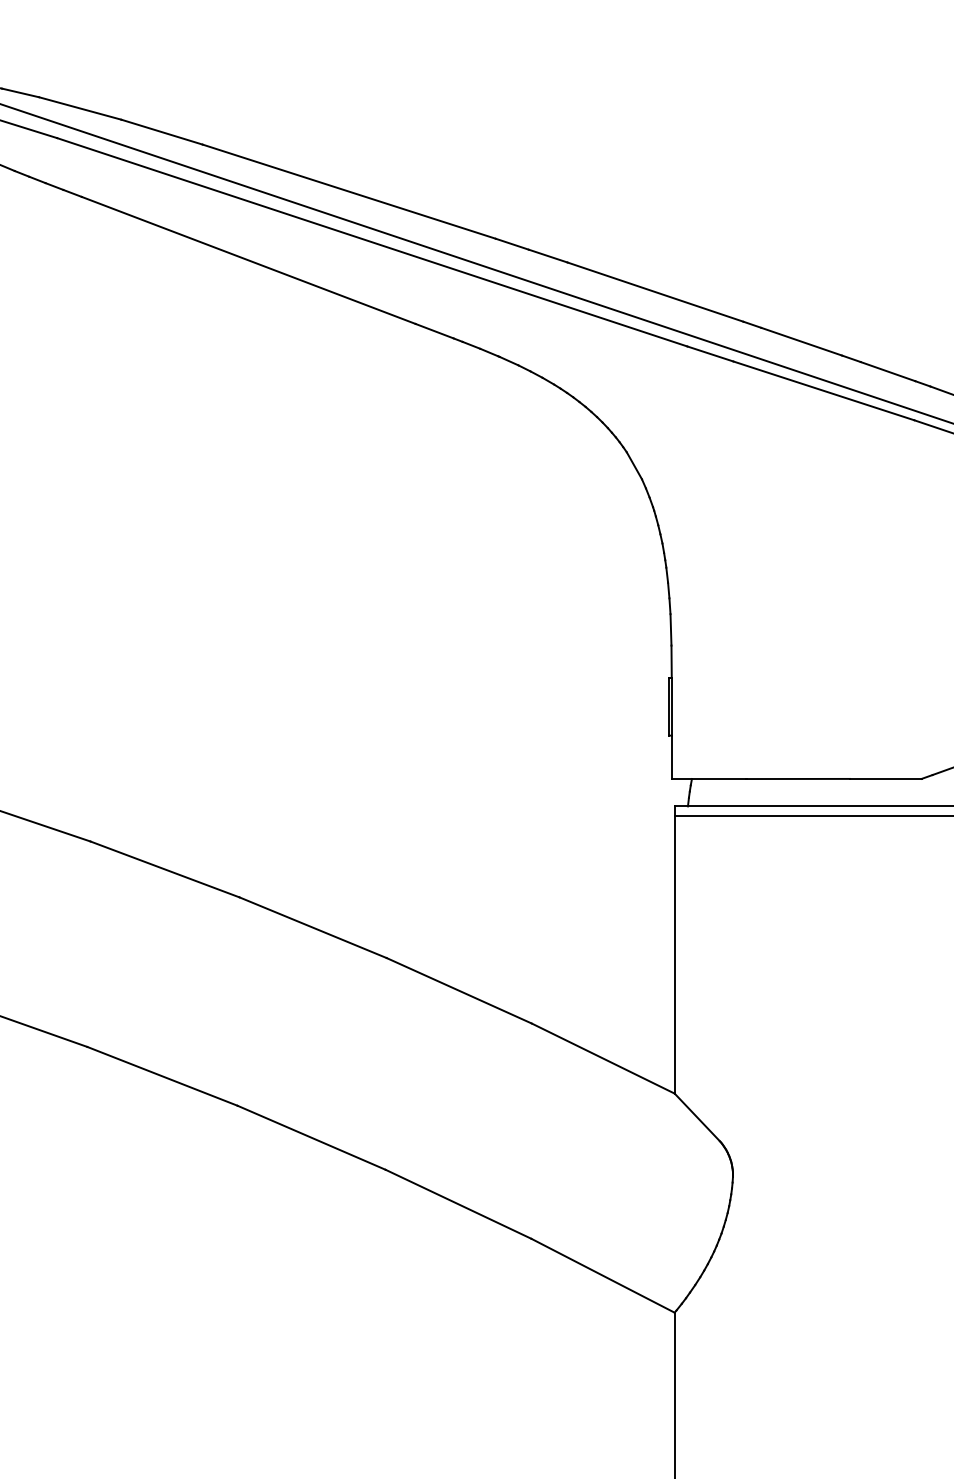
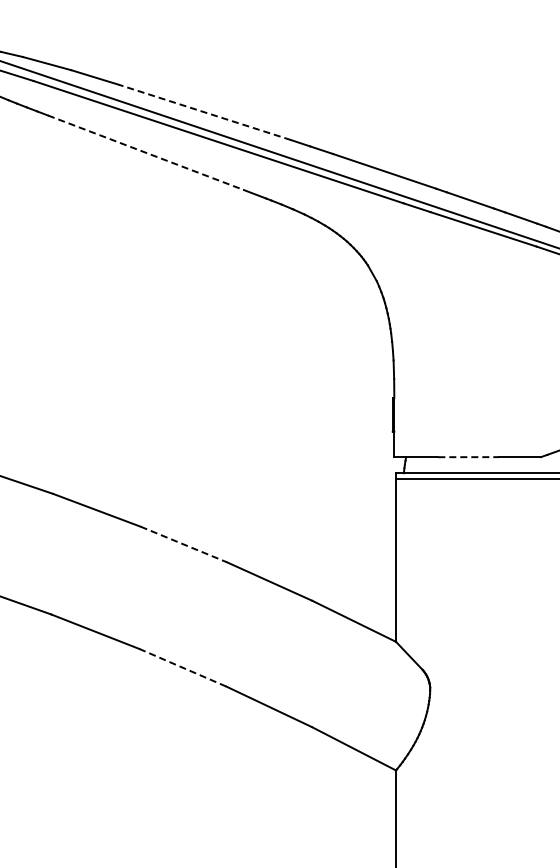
line: (348, 191) -> (204, 112), solid -> dashed
line: (247, 259) -> (145, 152), solid -> dashed
line: (799, 779) -> (469, 457), solid -> dashed
line: (312, 927) -> (183, 544), solid -> dashed
line: (310, 1137) -> (182, 667), solid -> dashed

